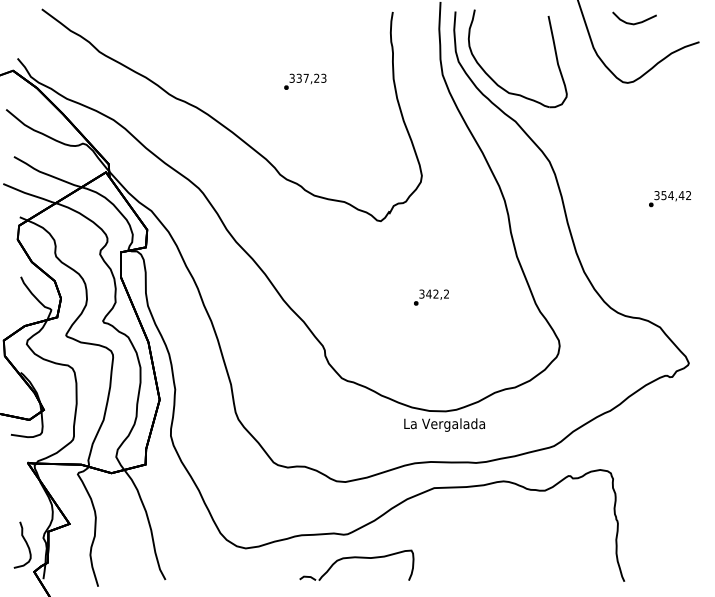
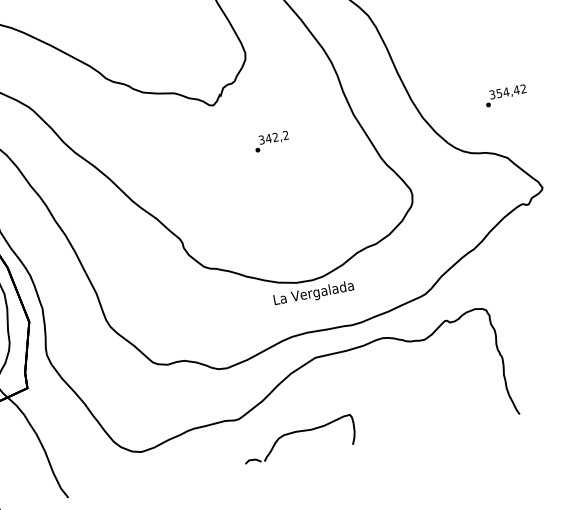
text: (669, 199) -> (505, 96), moved
text: (431, 297) -> (271, 141), moved
part: (356, 564) -> (298, 438), moved

